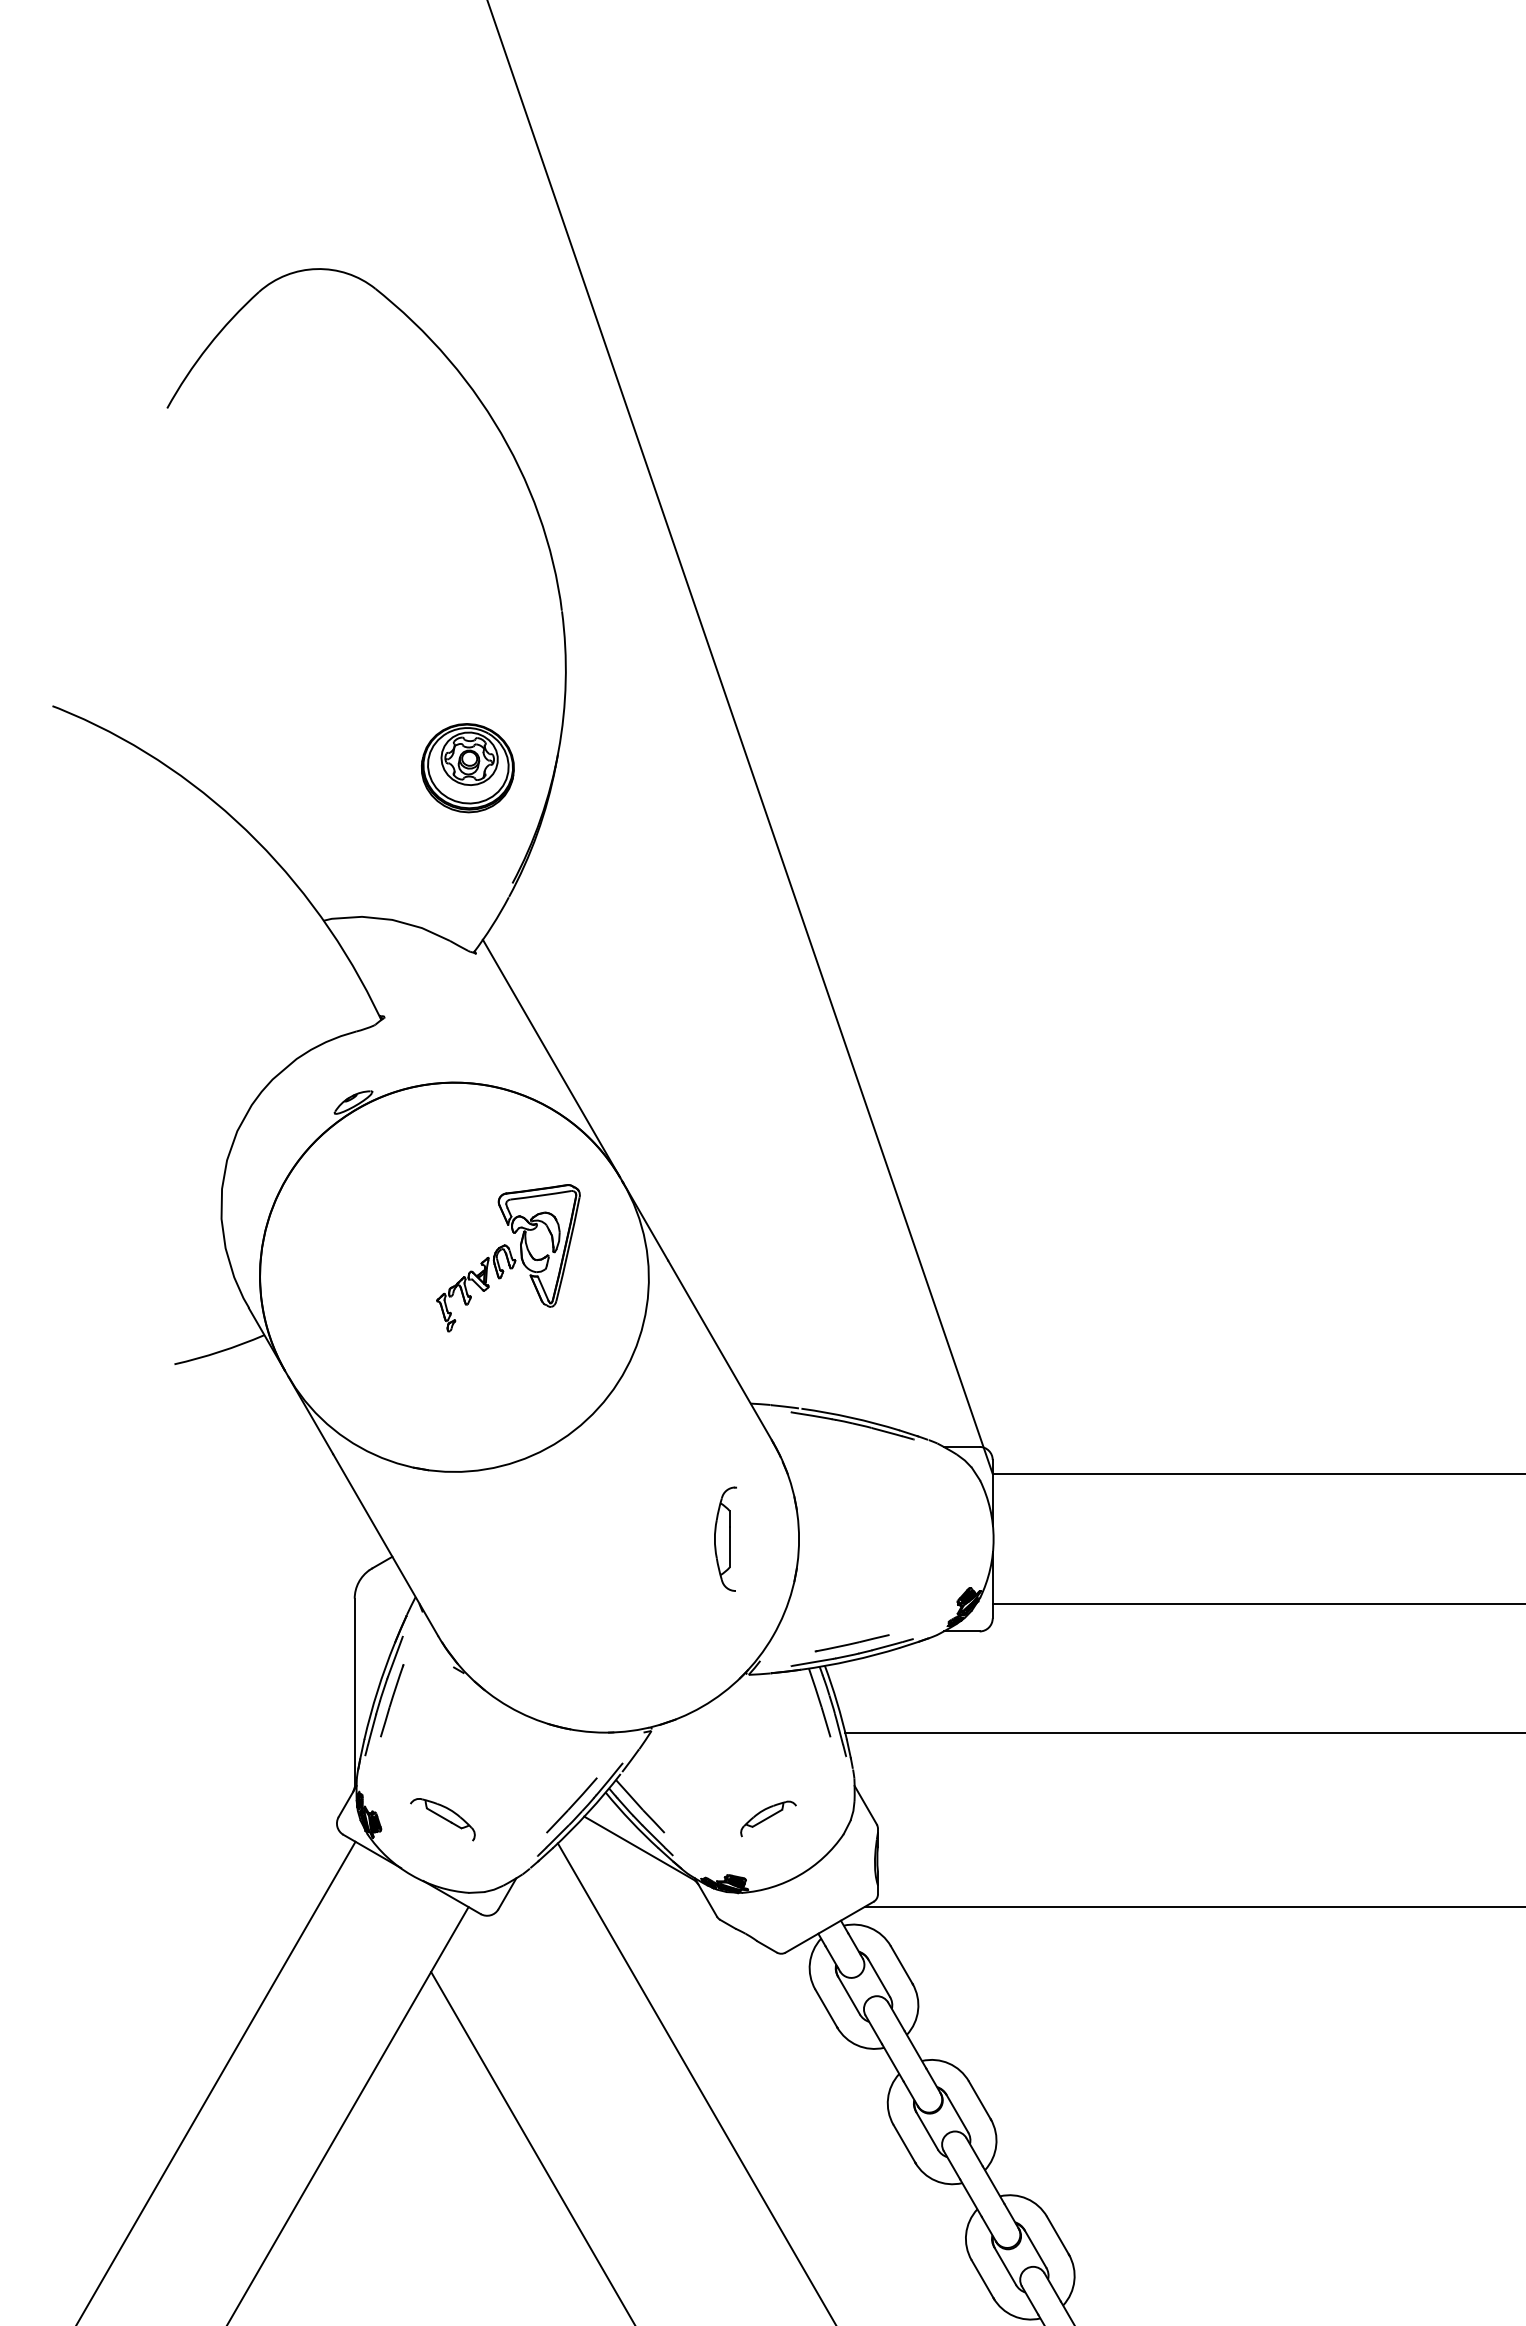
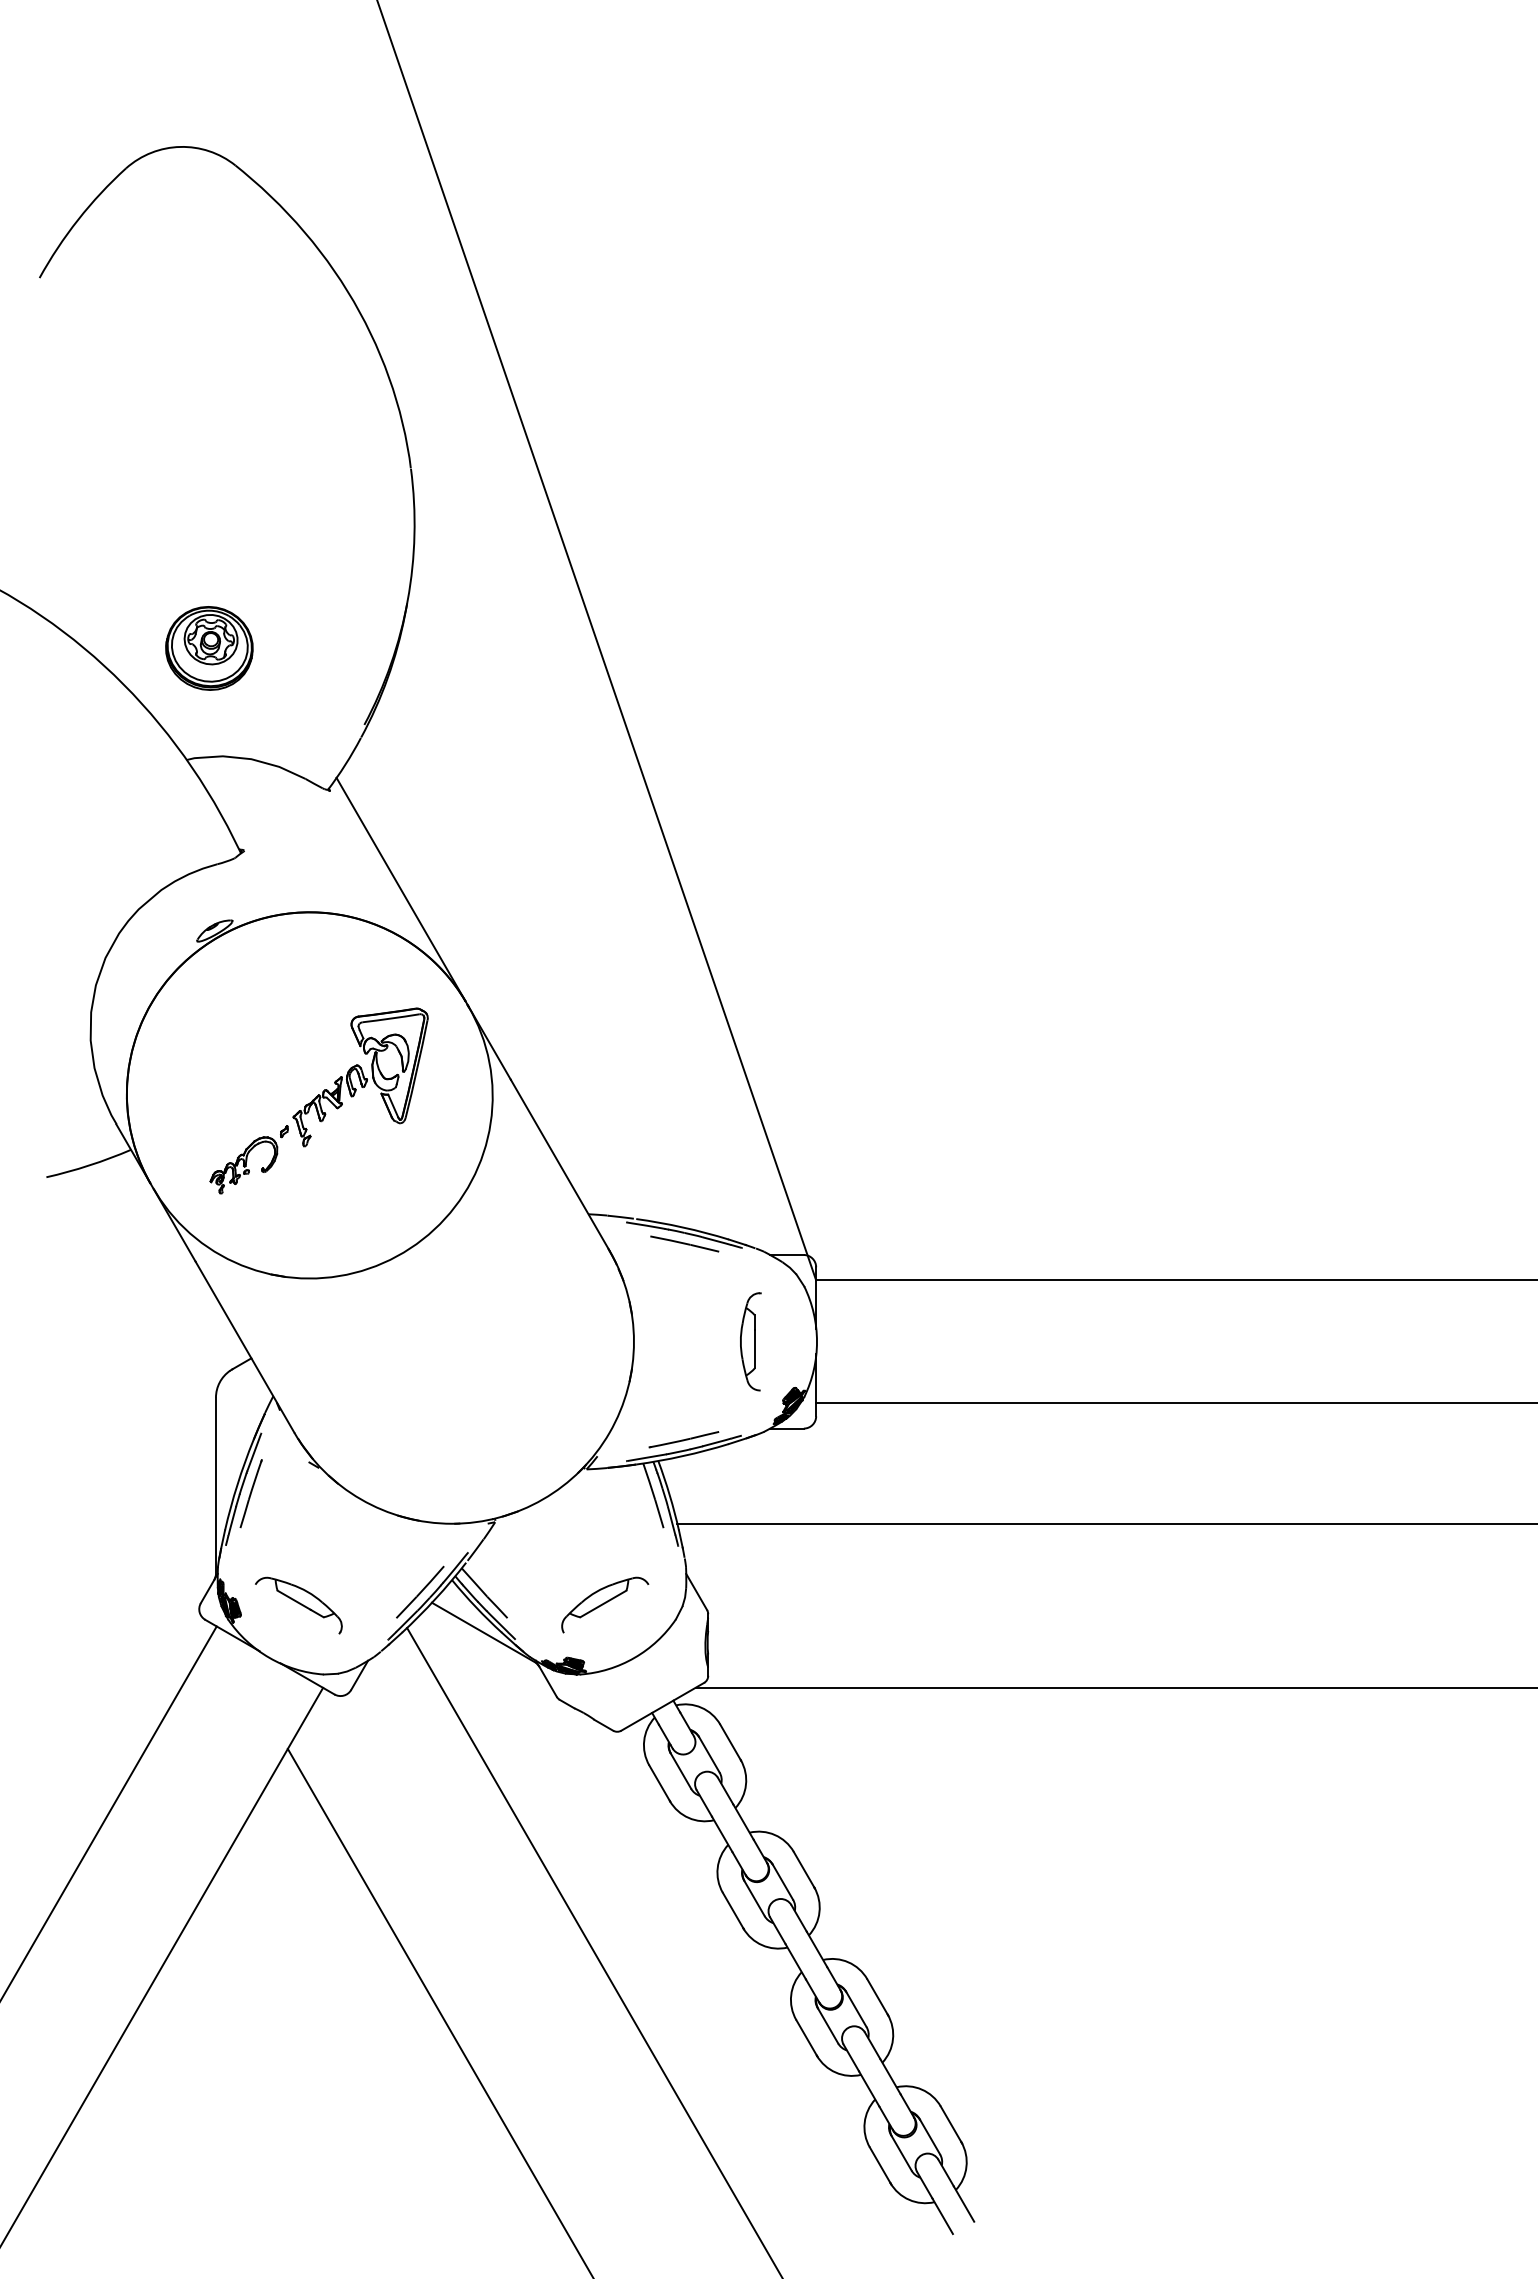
part: (467, 768) -> (209, 648), moved
part: (389, 1345) -> (248, 1159), added
line: (852, 1434) -> (684, 1243), added
part: (725, 1538) -> (750, 1341), moved
part: (768, 1818) -> (605, 1604), size x1.67
part: (442, 1819) -> (298, 1605), size x1.43

